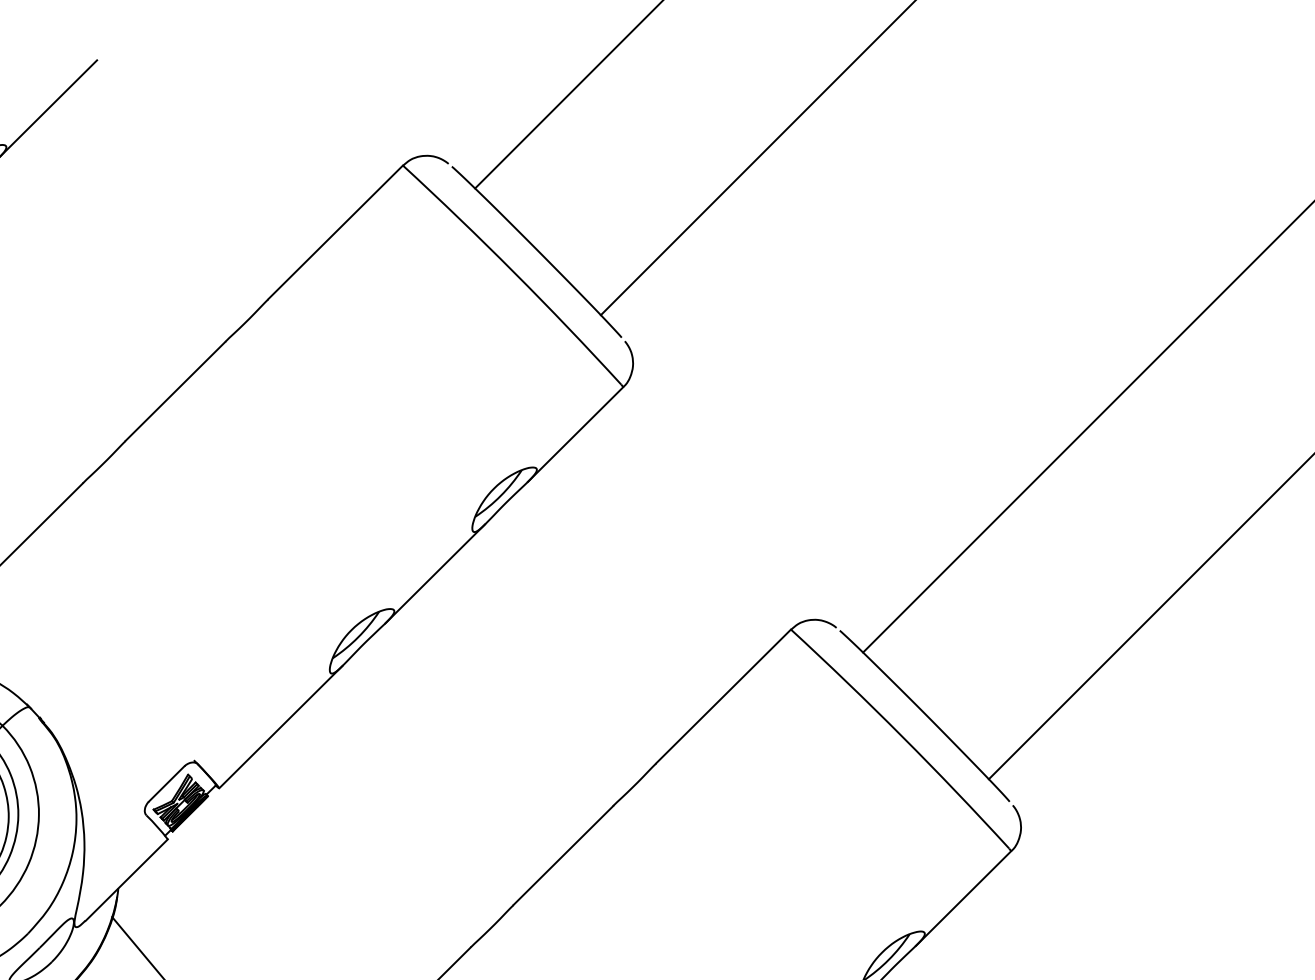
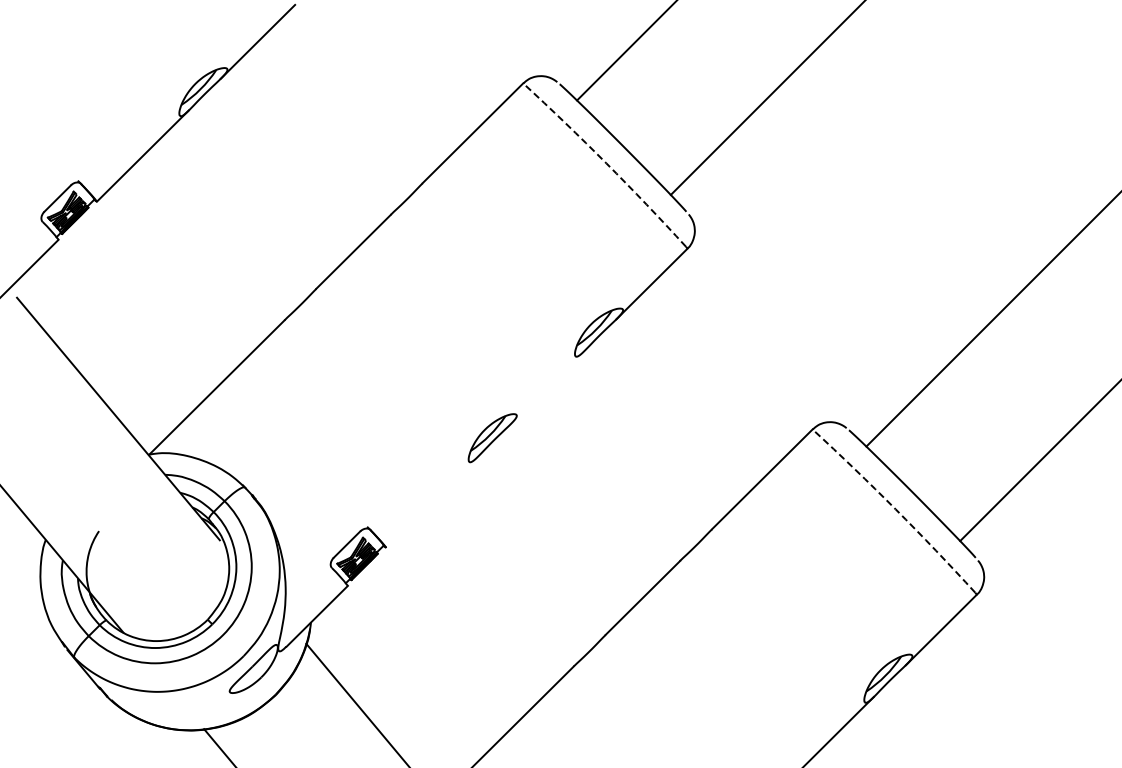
arc: (514, 272) -> (606, 163), solid -> dashed
line: (435, 573) -> (547, 387), removed
line: (281, 726) -> (432, 501), removed
arc: (902, 736) -> (895, 509), solid -> dashed

